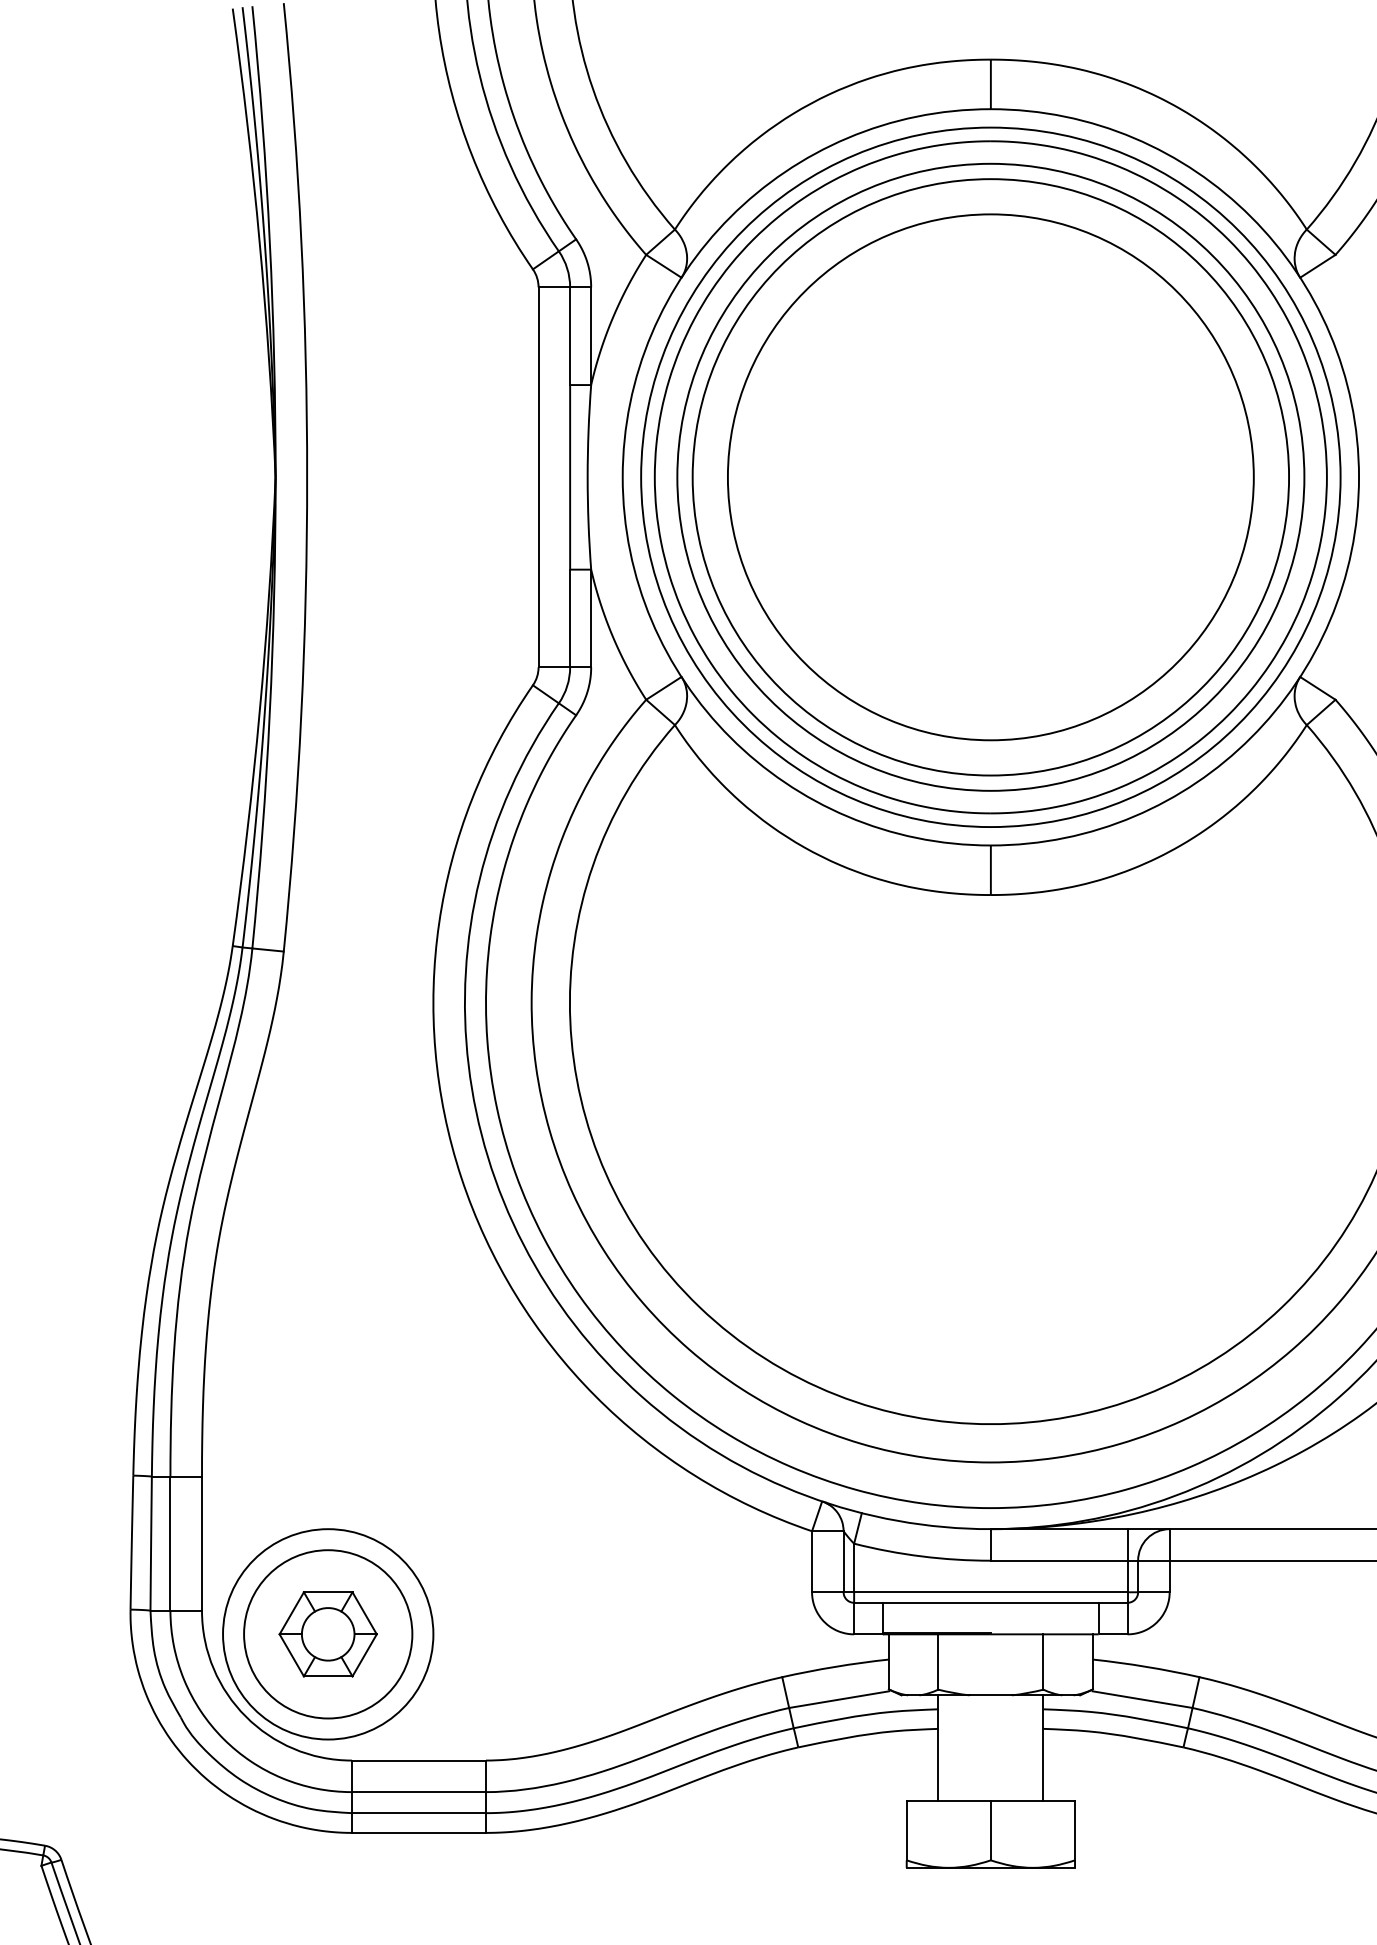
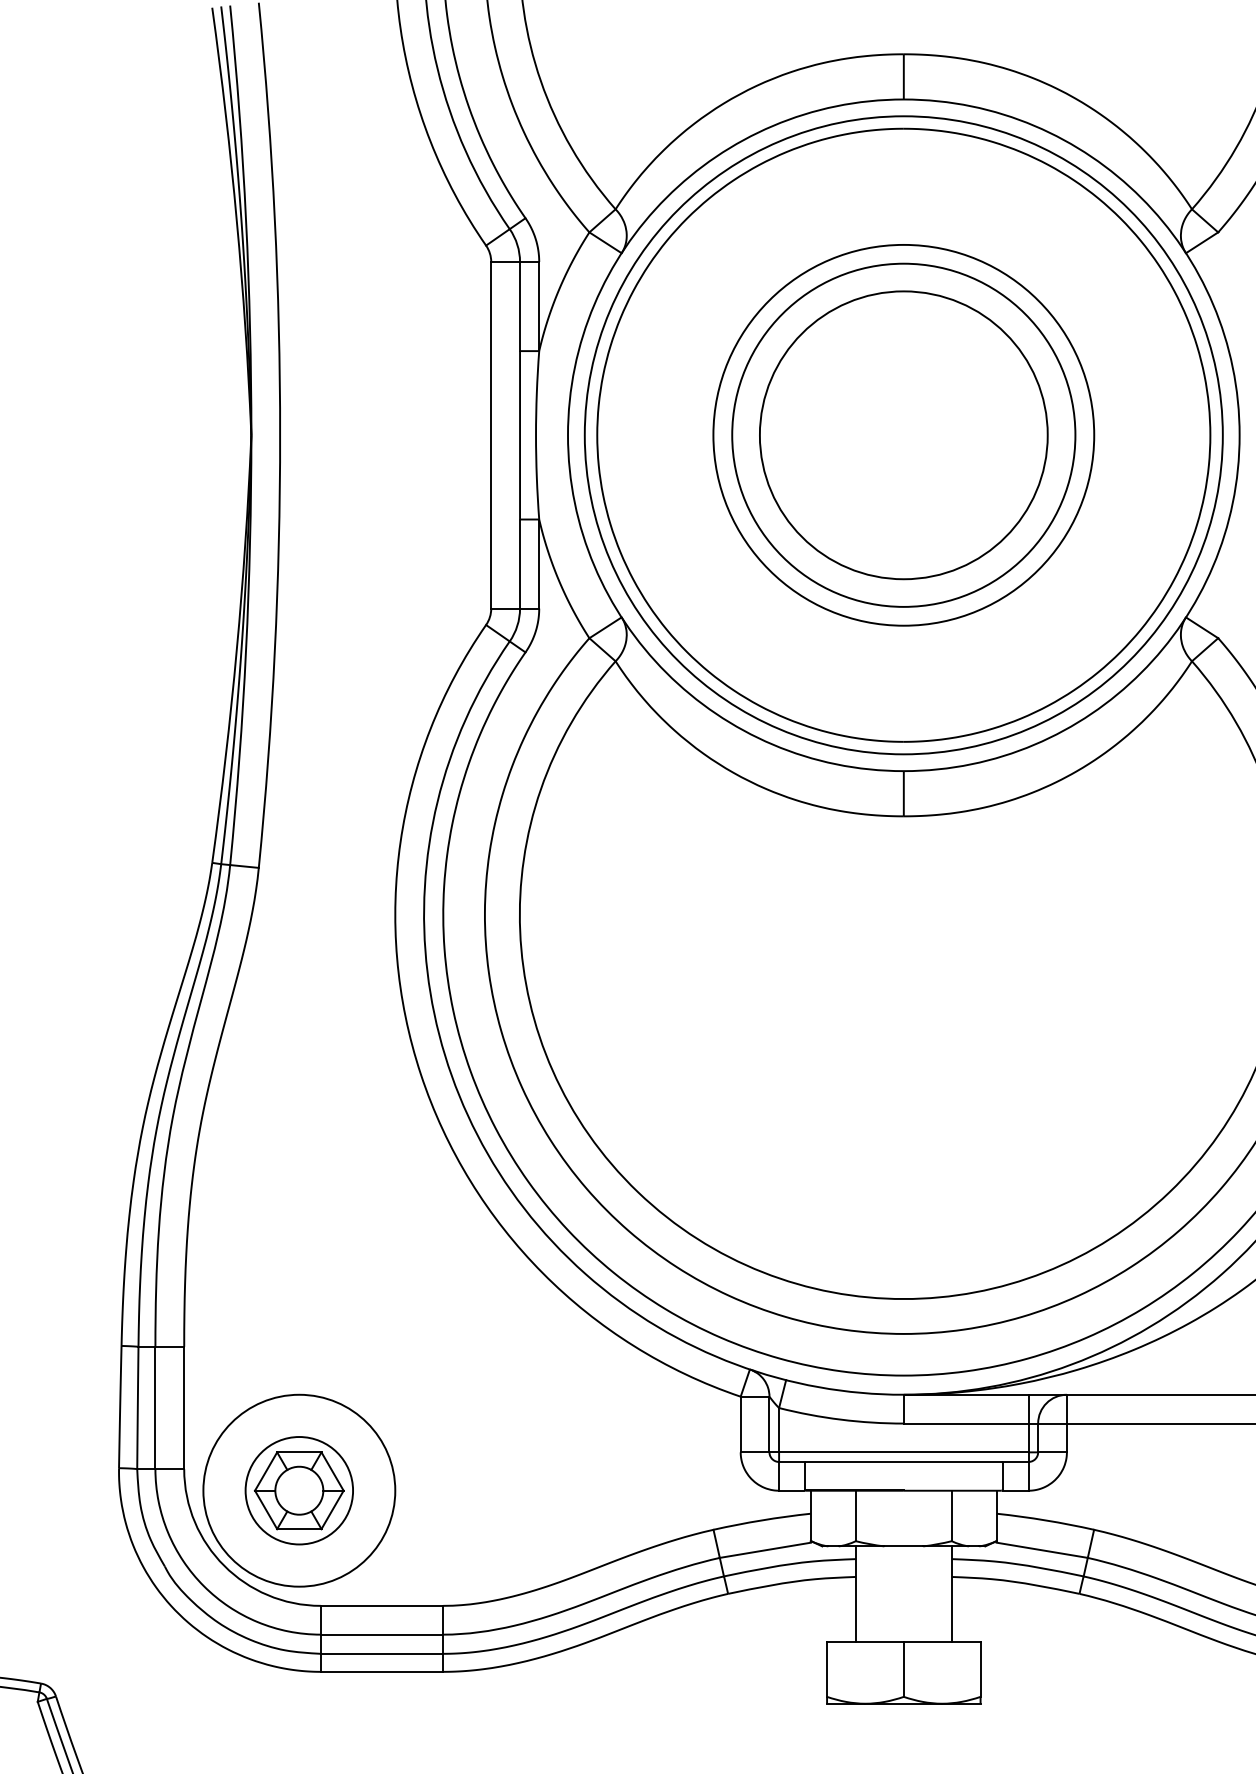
circle: (990, 476) -> (903, 434), size x0.6
circle: (990, 477) -> (903, 435), size x0.6
circle: (990, 477) -> (903, 435), size x0.7
circle: (328, 1634) -> (299, 1490), size x0.7

